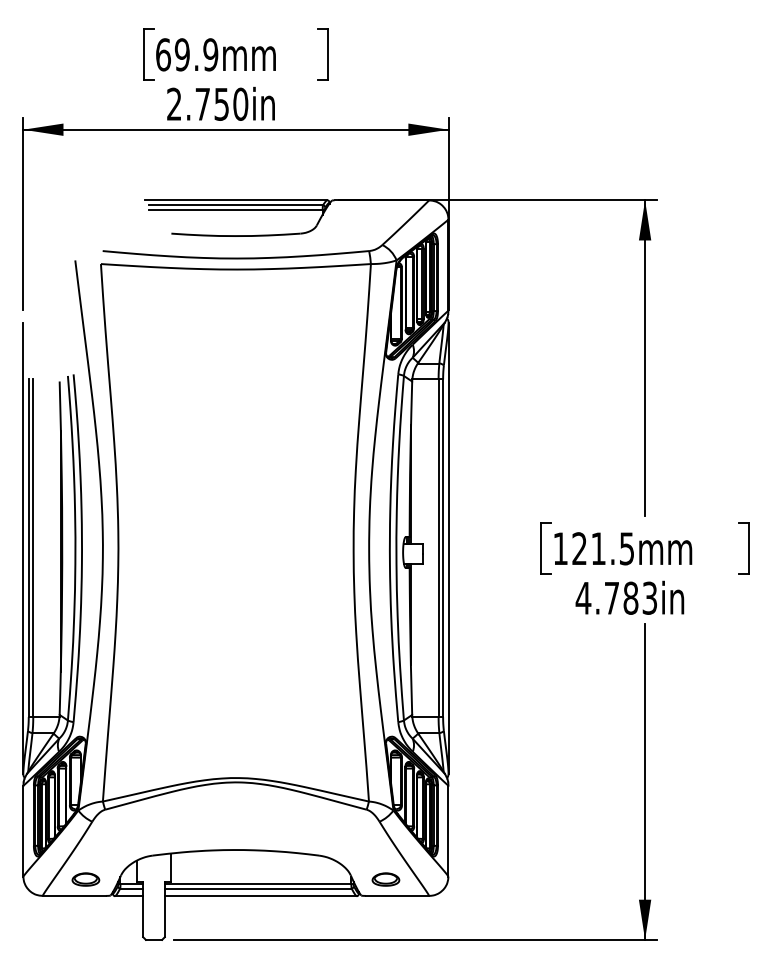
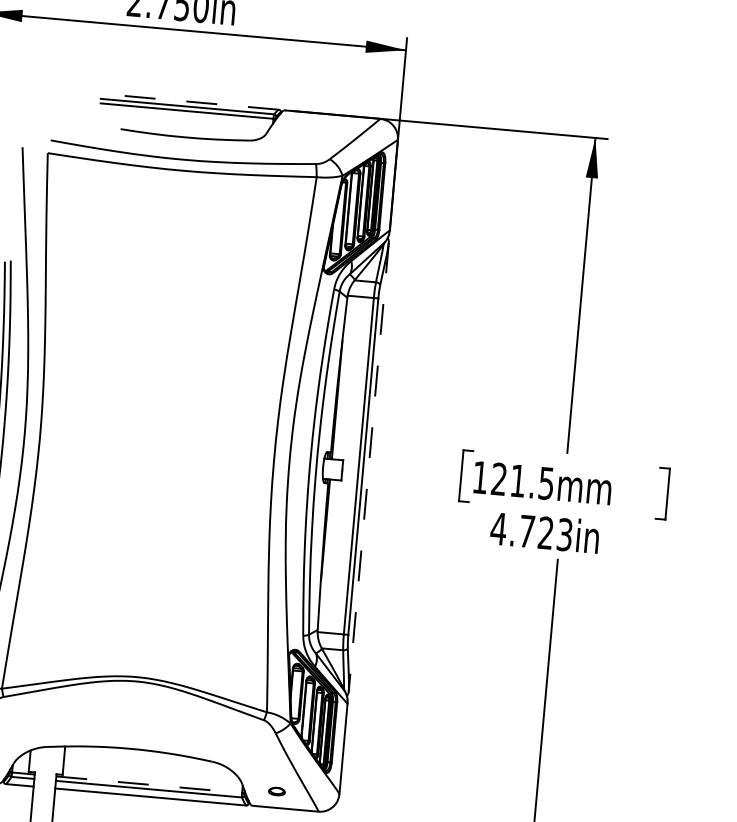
line: (235, 200) -> (187, 101), solid -> dashed
line: (448, 548) -> (368, 467), solid -> dashed
text: (630, 597) -> (545, 532), 4.783in -> 4.723in
part: (385, 879) -> (276, 791), size x0.6
line: (258, 884) -> (149, 785), solid -> dashed

